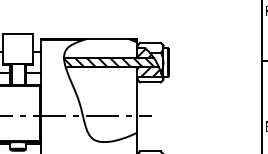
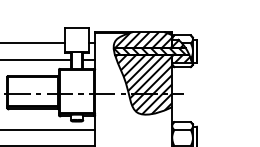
hatch: (101, 47) -> (143, 39), added
hatch: (101, 104) -> (143, 84), added

